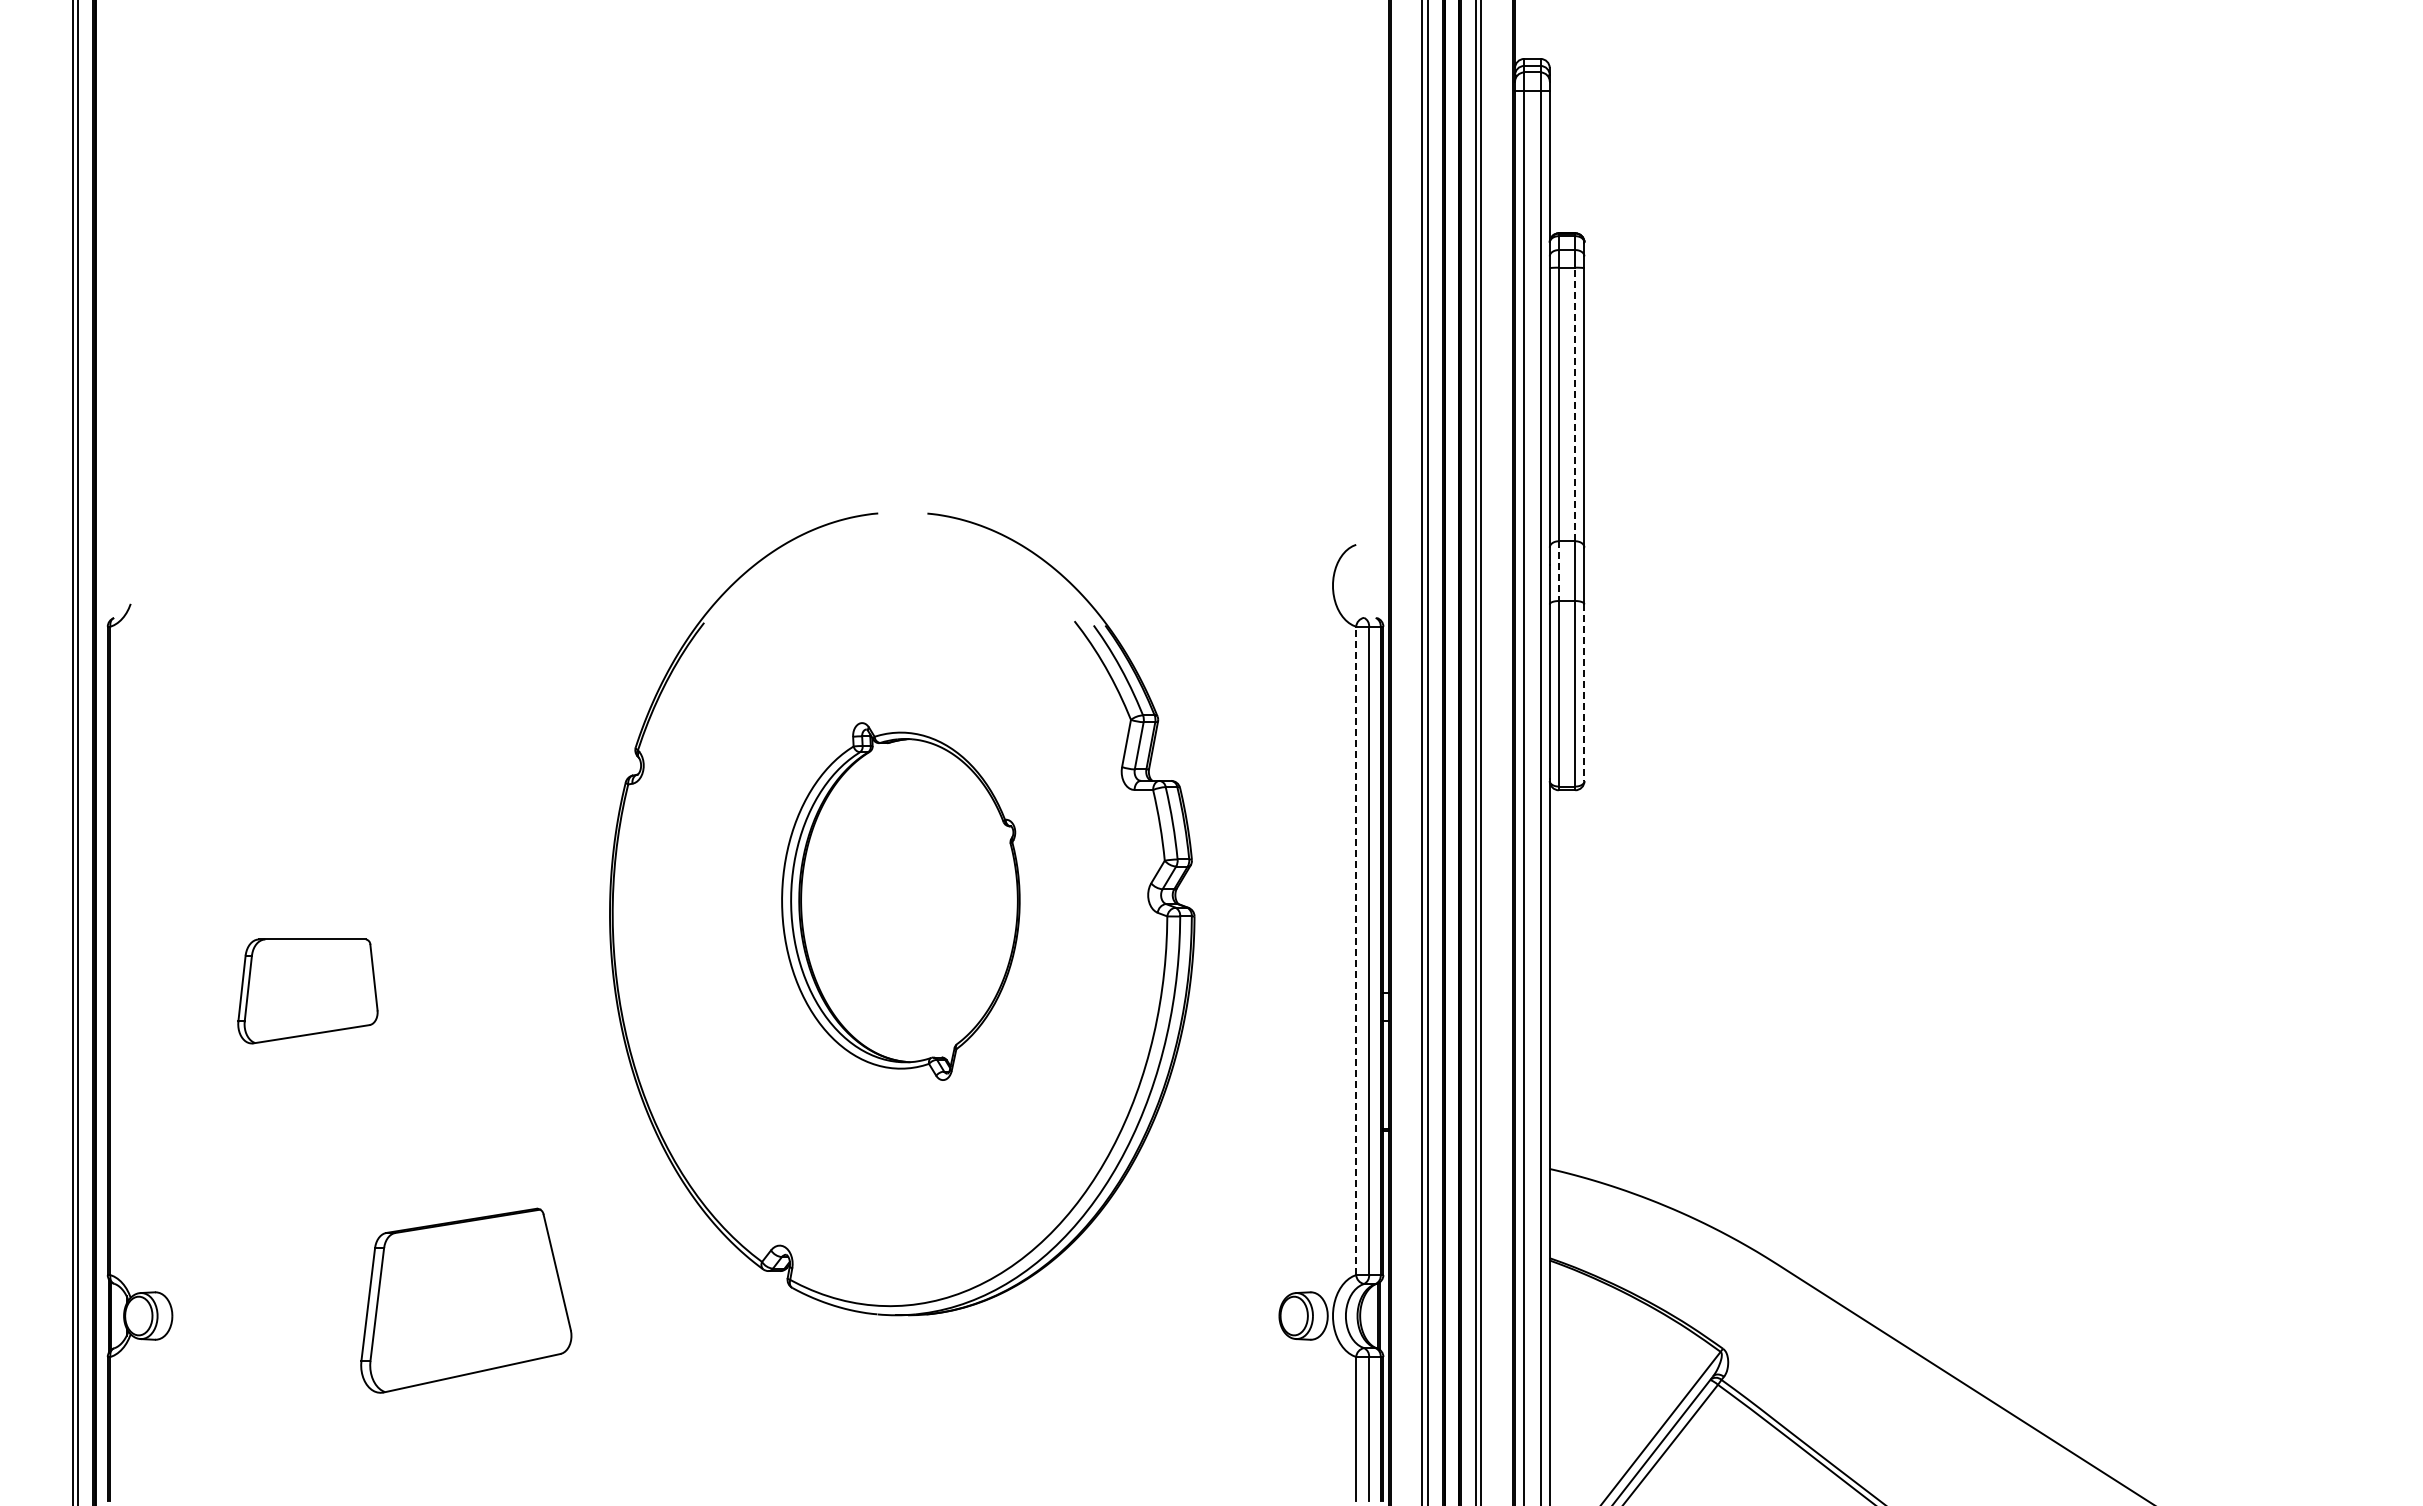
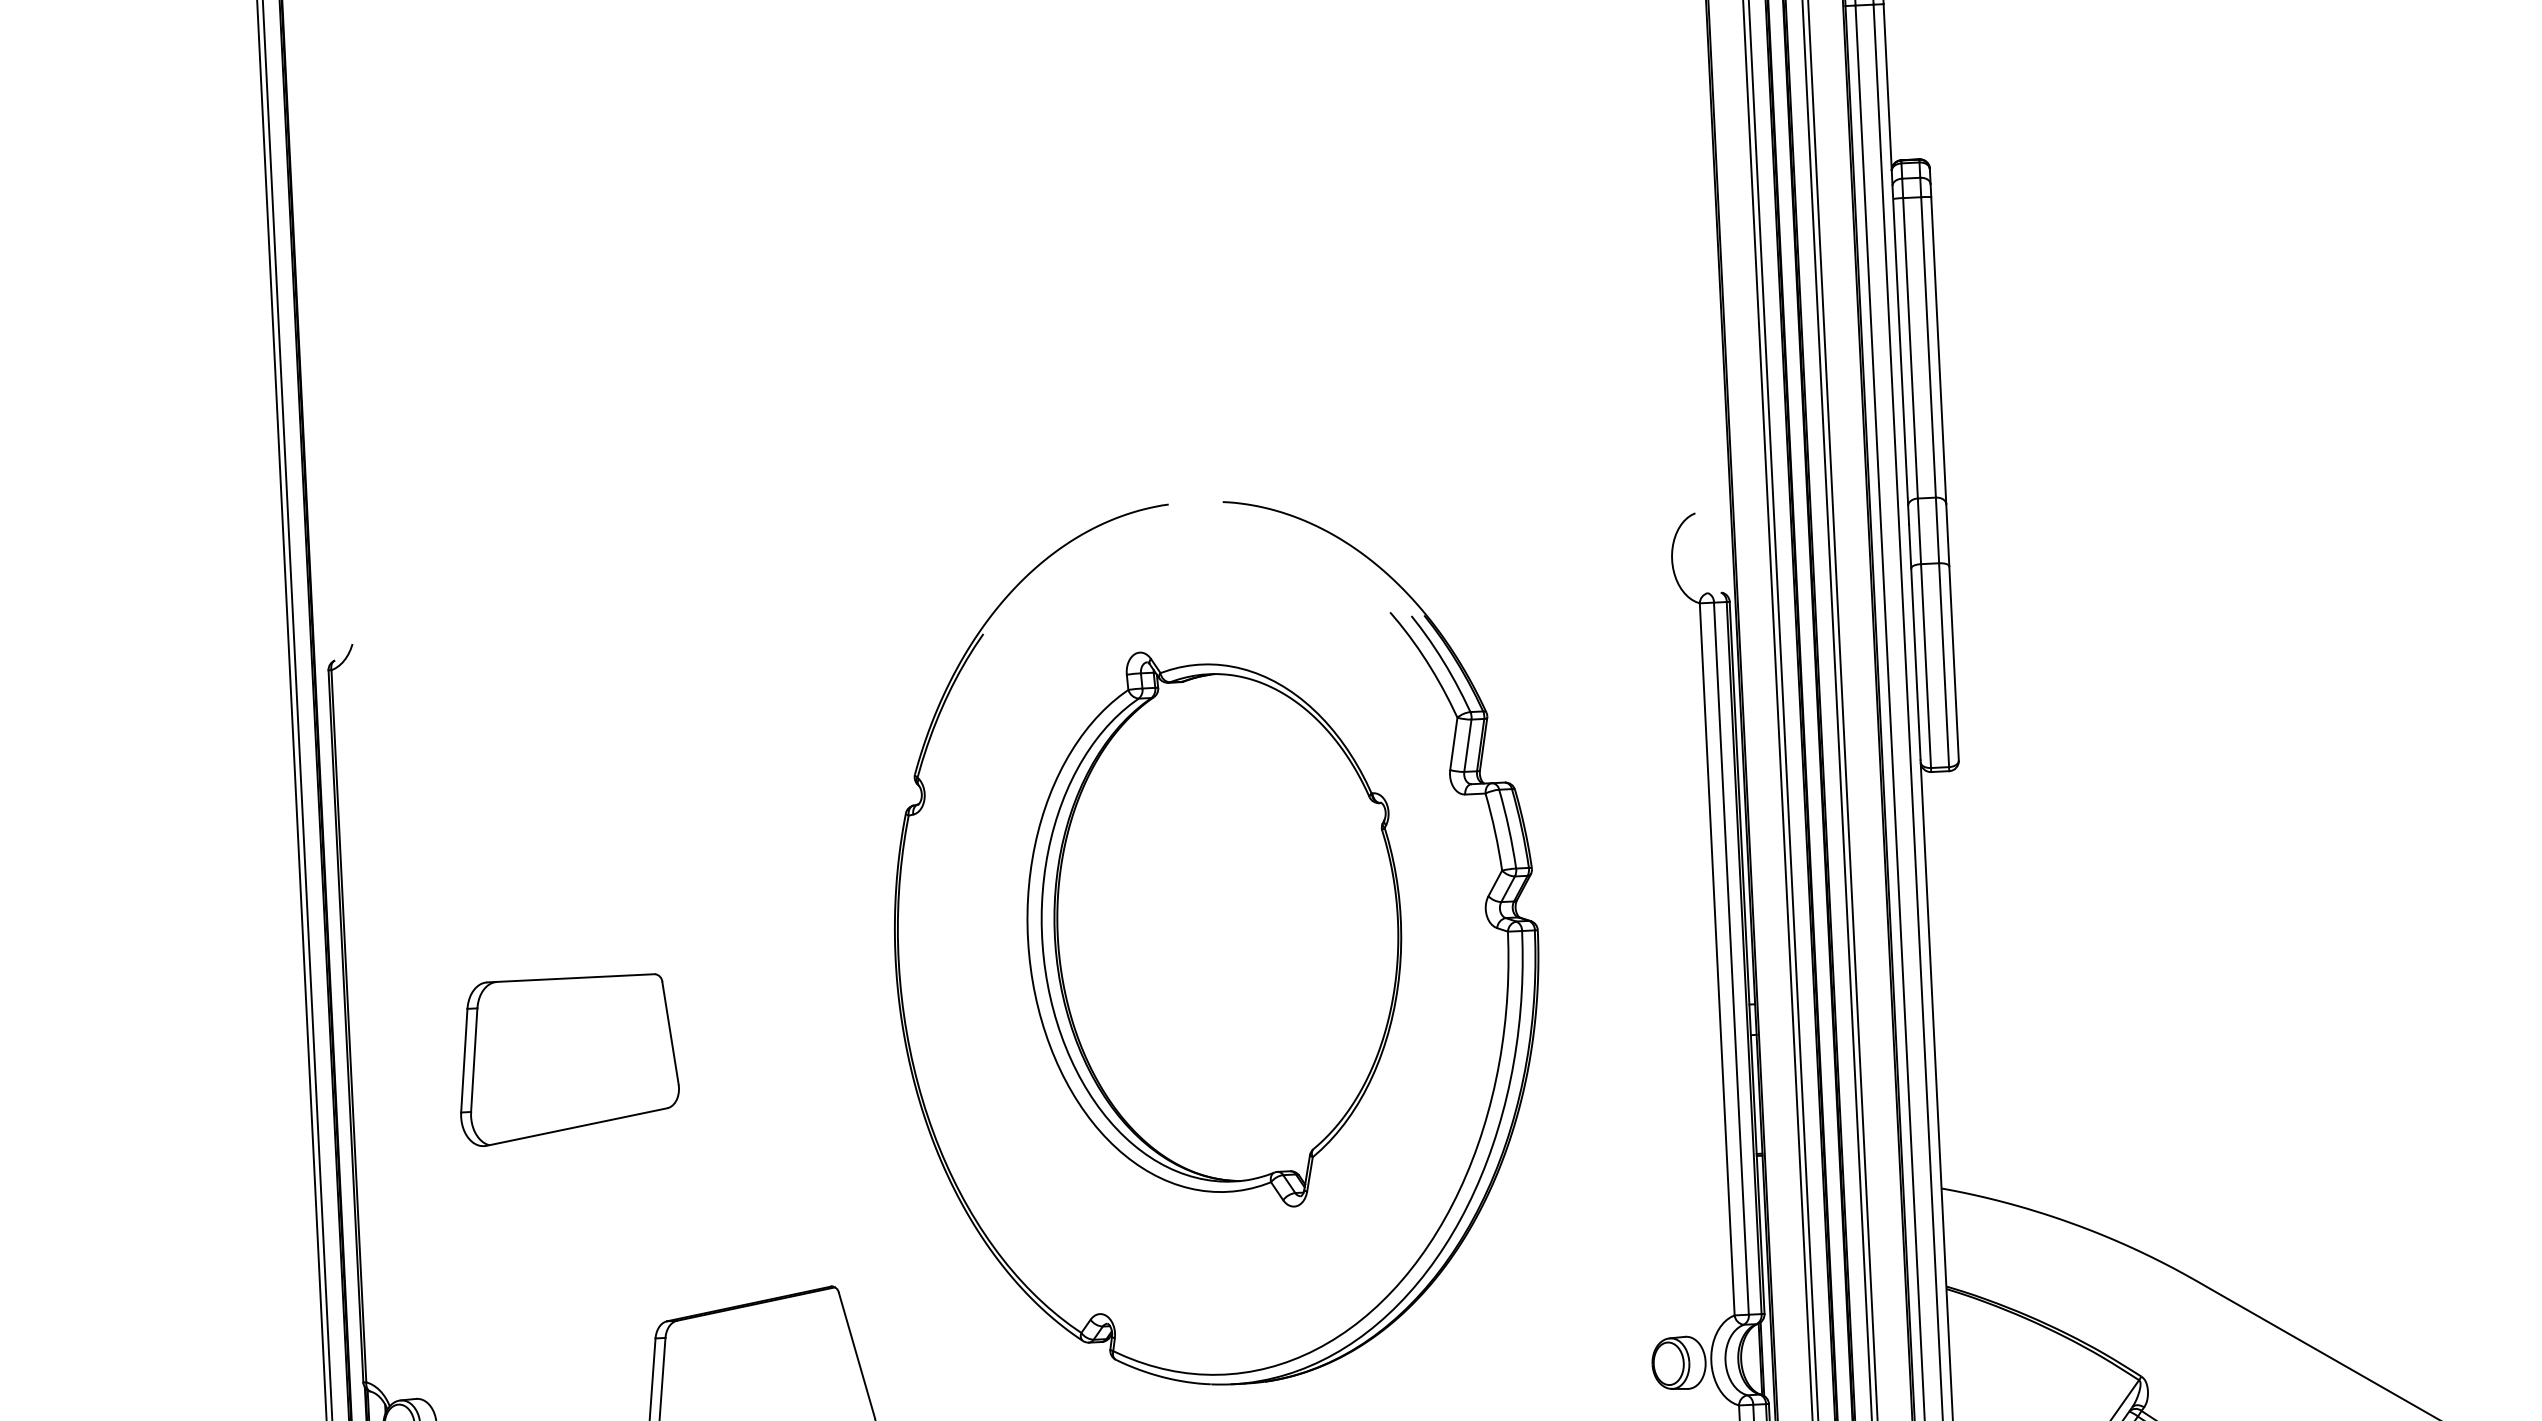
line: (1575, 404) -> (1928, 347), dashed -> solid
line: (1558, 571) -> (1919, 531), dashed -> solid
line: (1584, 693) -> (1954, 664), dashed -> solid
part: (900, 901) -> (1214, 929), size x1.43
line: (1356, 950) -> (1717, 958), dashed -> solid
part: (307, 991) -> (567, 1060), size x1.43

